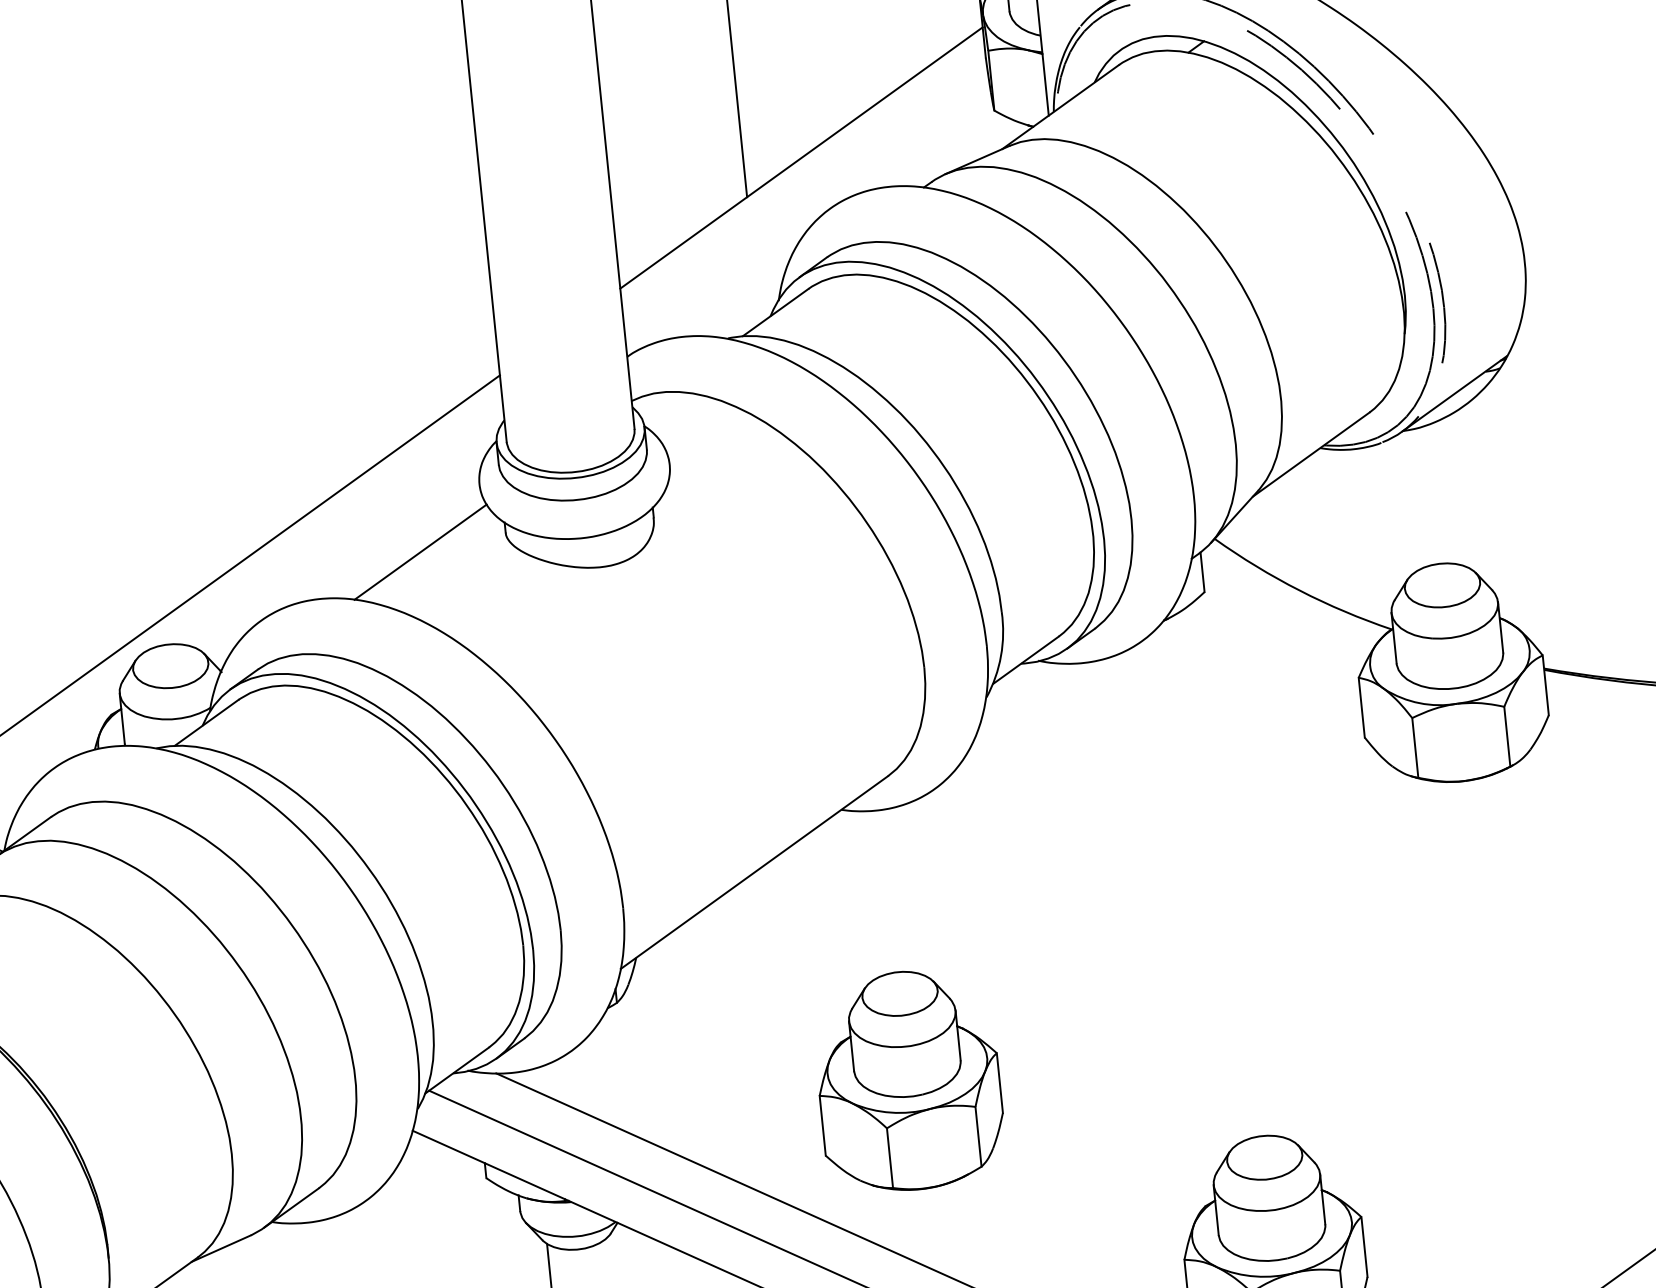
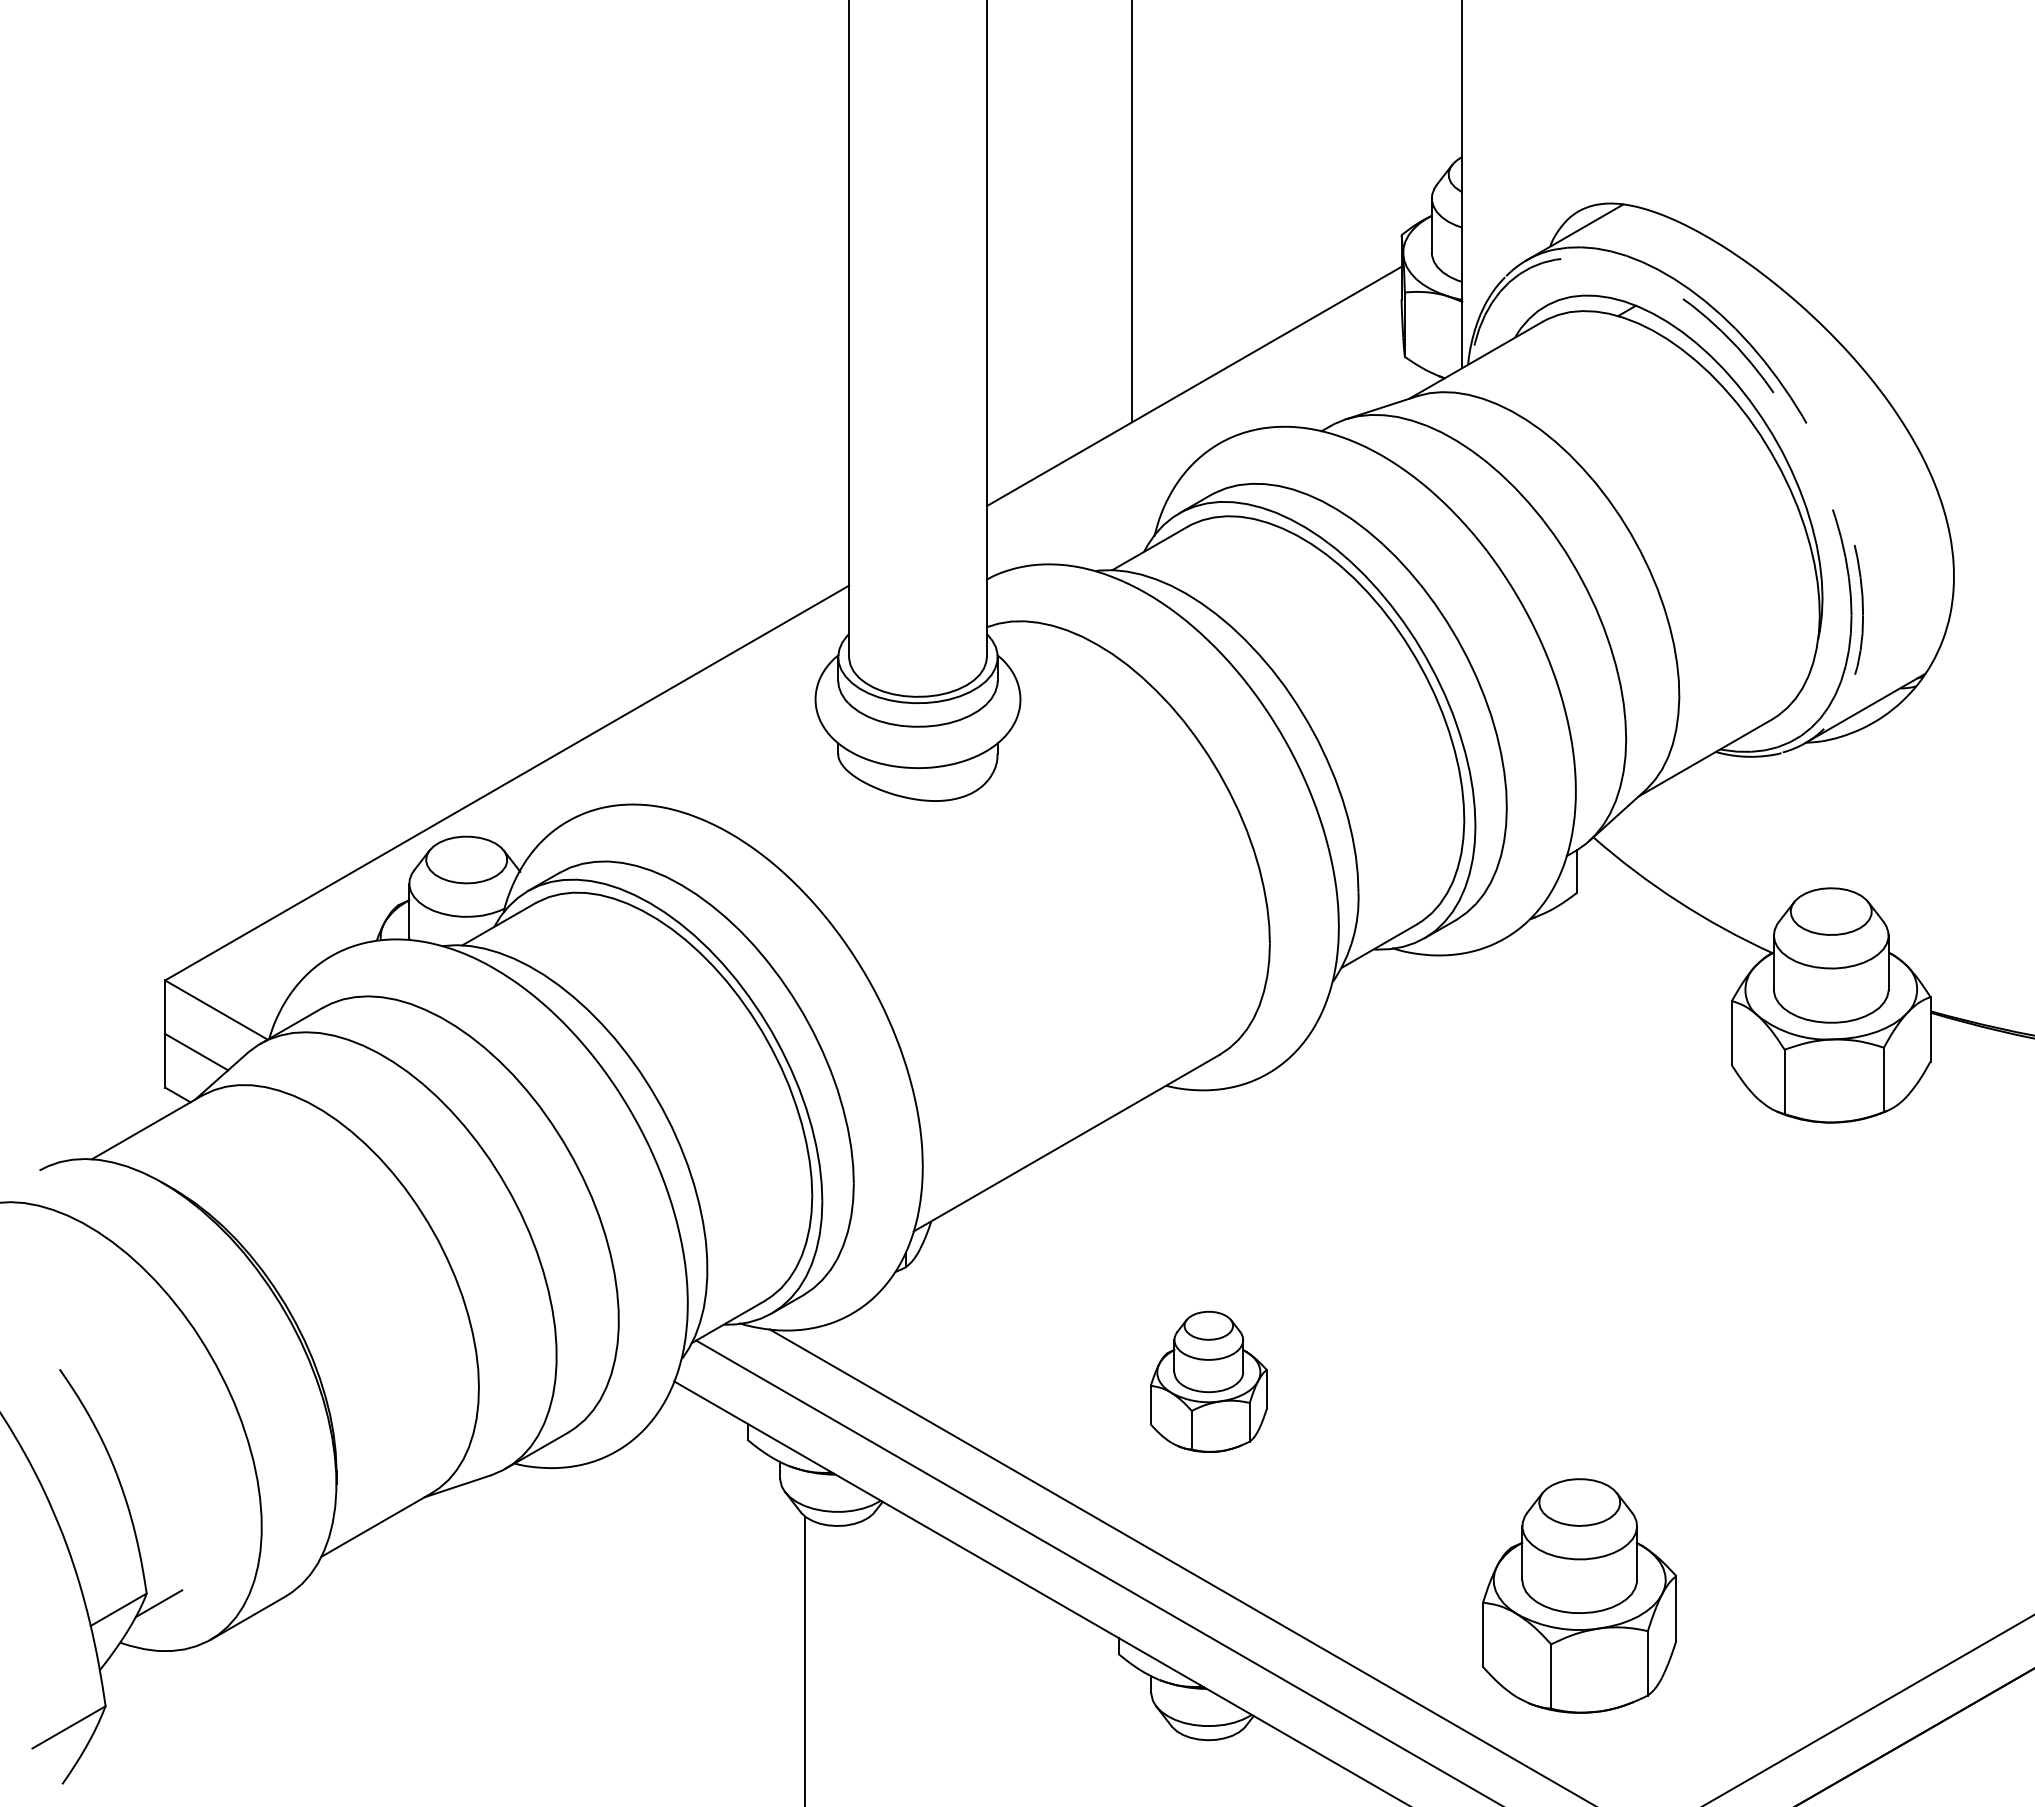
line: (420, 552) -> (745, 765), removed
part: (908, 1080) -> (1208, 1381), size x0.6

